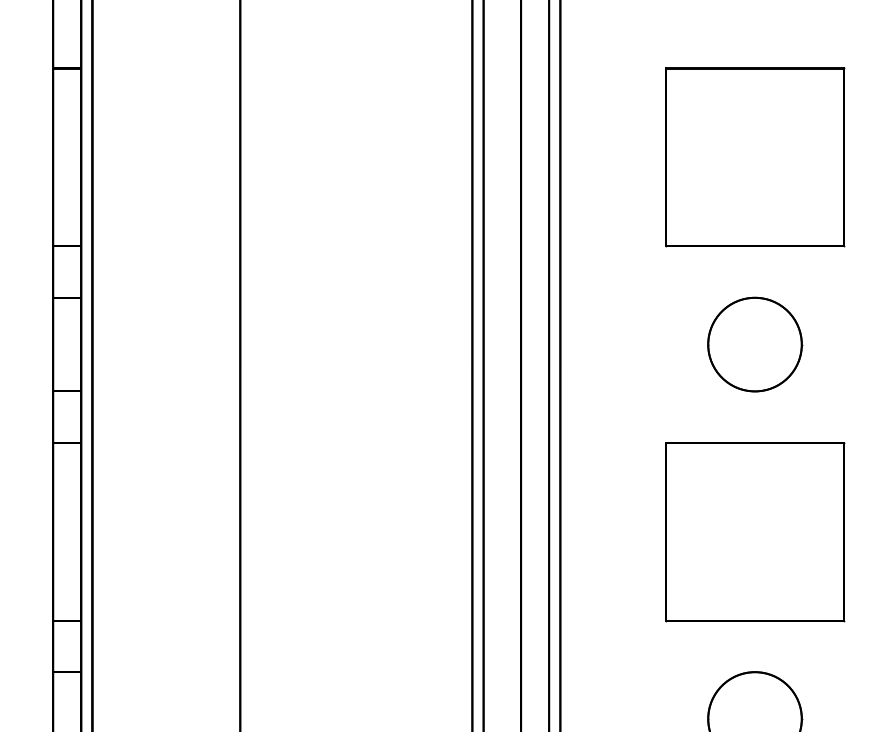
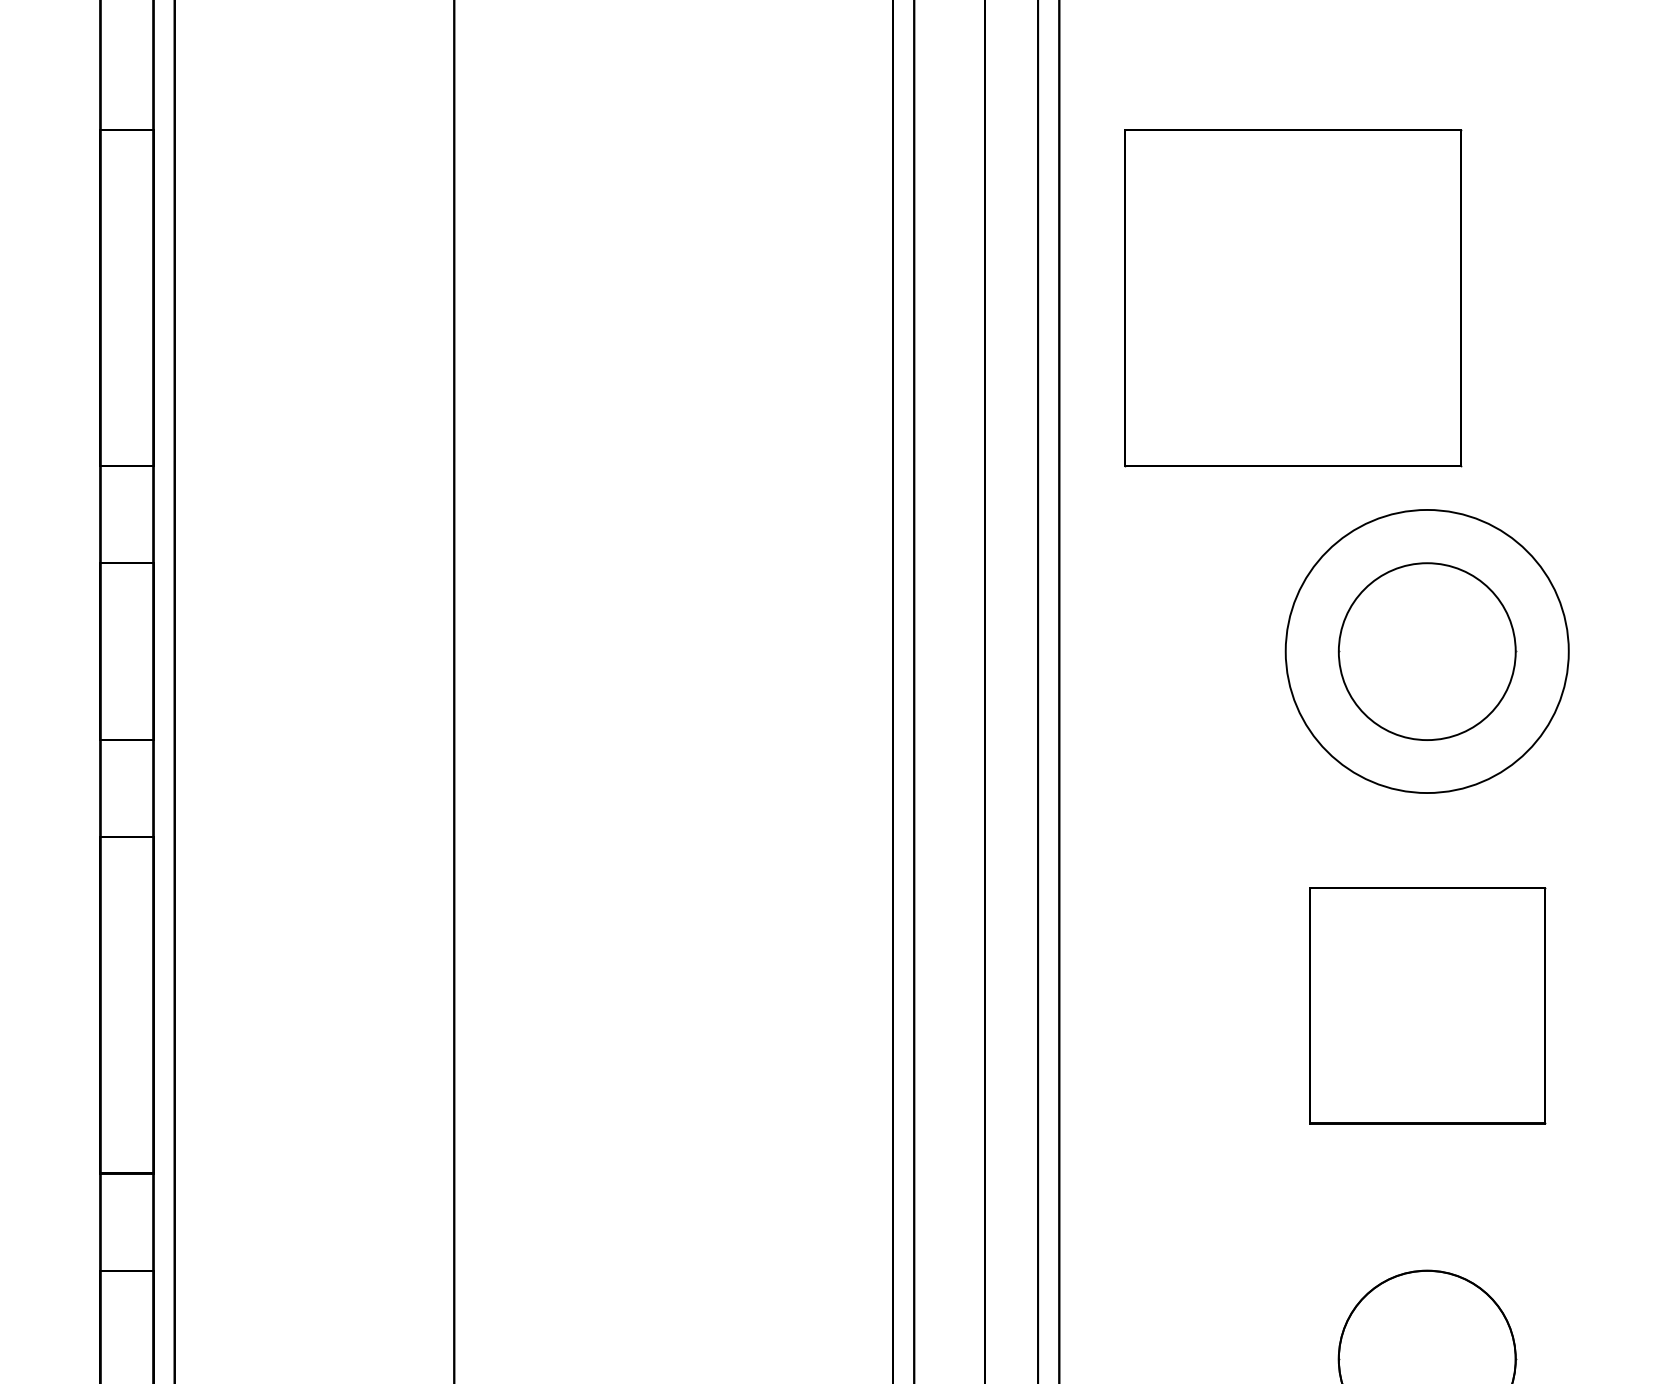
part: (755, 157) -> (1293, 297), moved
circle: (754, 344) -> (1426, 651), size x1.6
part: (755, 532) -> (1428, 1006), size x0.7

